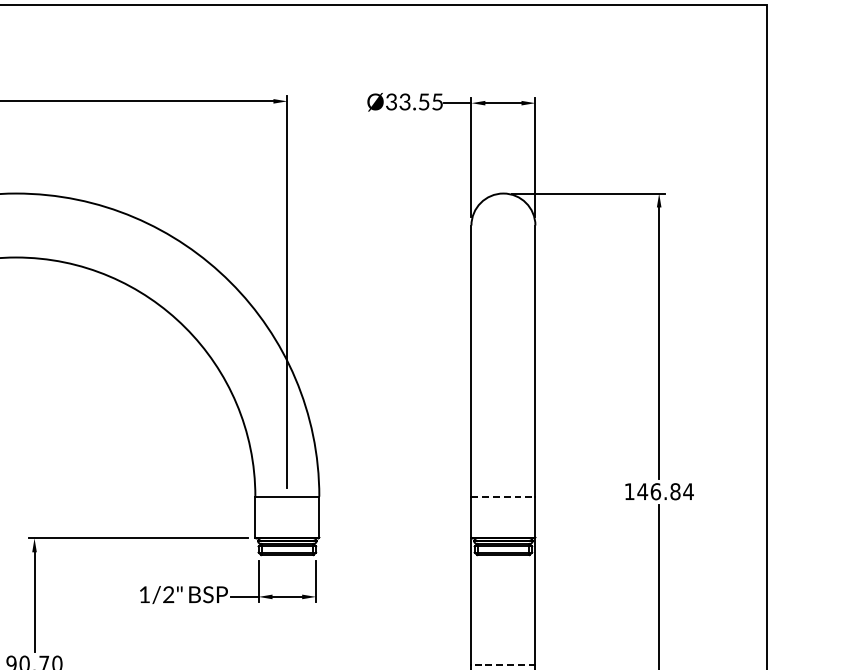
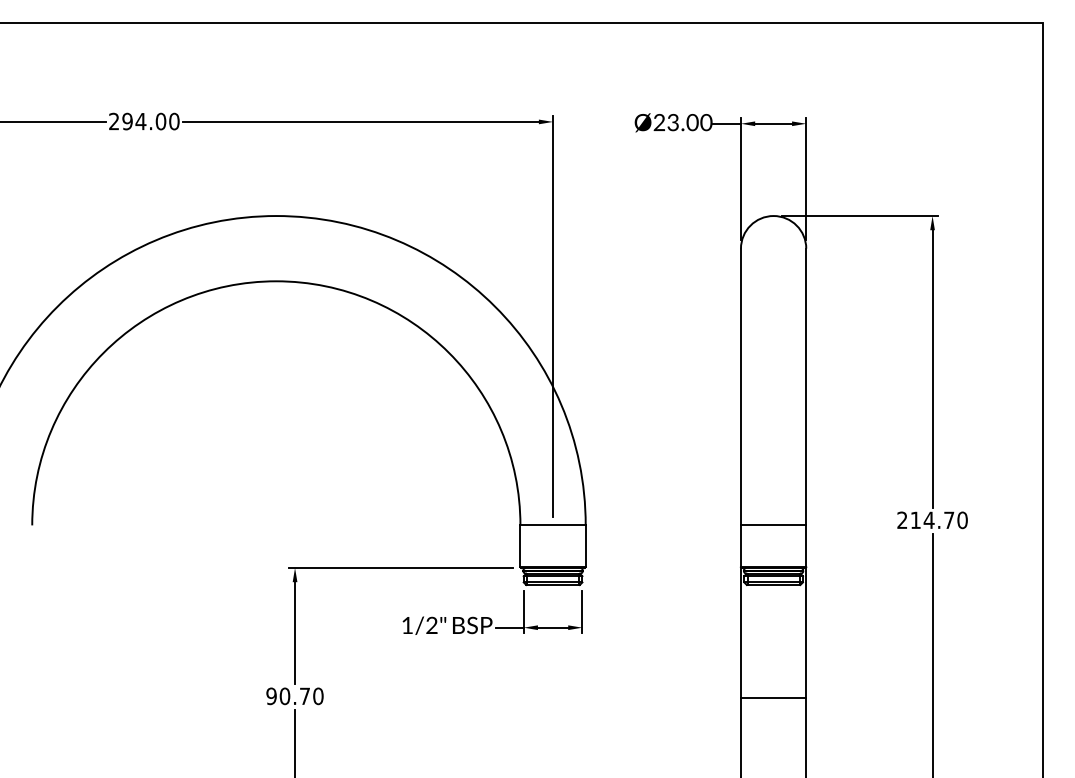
text: (414, 101) -> (682, 122), Ø33.55 -> Ø23.00
text: (659, 491) -> (932, 520), 146.84 -> 214.70
line: (503, 496) -> (773, 525), dashed -> solid
line: (503, 665) -> (773, 697), dashed -> solid

